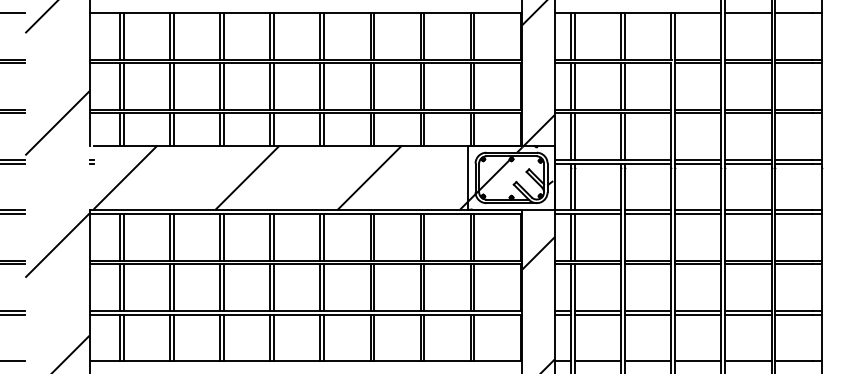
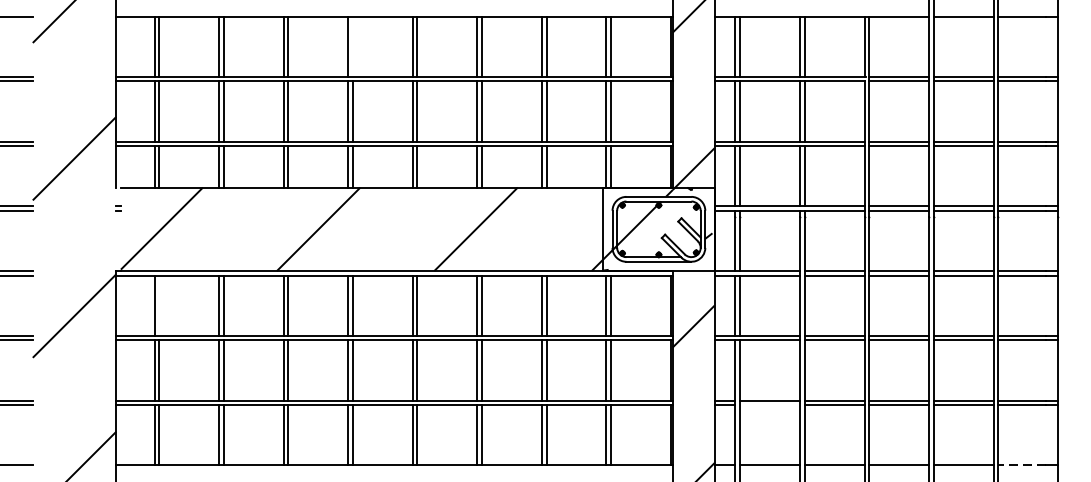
line: (273, 35) -> (352, 45), removed
line: (123, 236) -> (159, 304), removed
line: (597, 314) -> (769, 405), removed
line: (793, 361) -> (1021, 465), solid -> dashed

